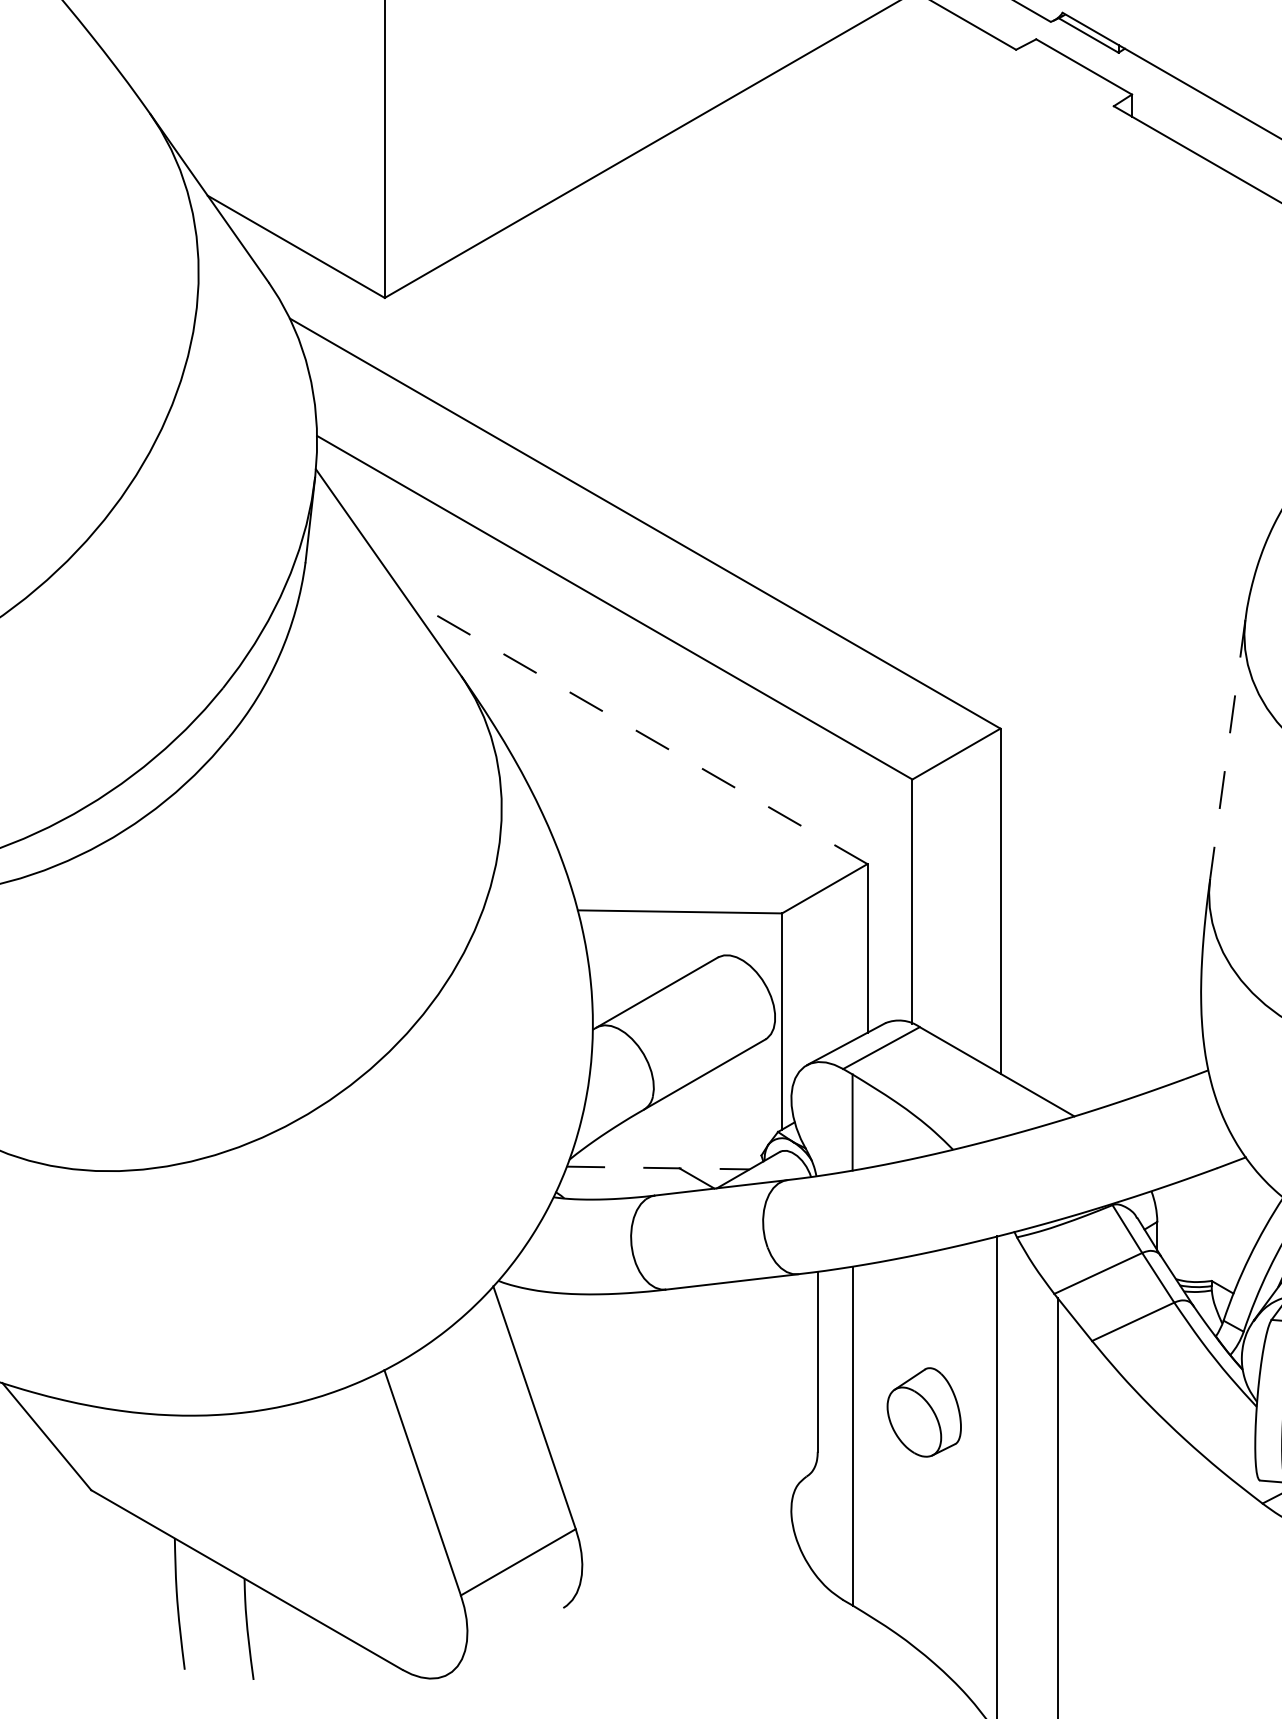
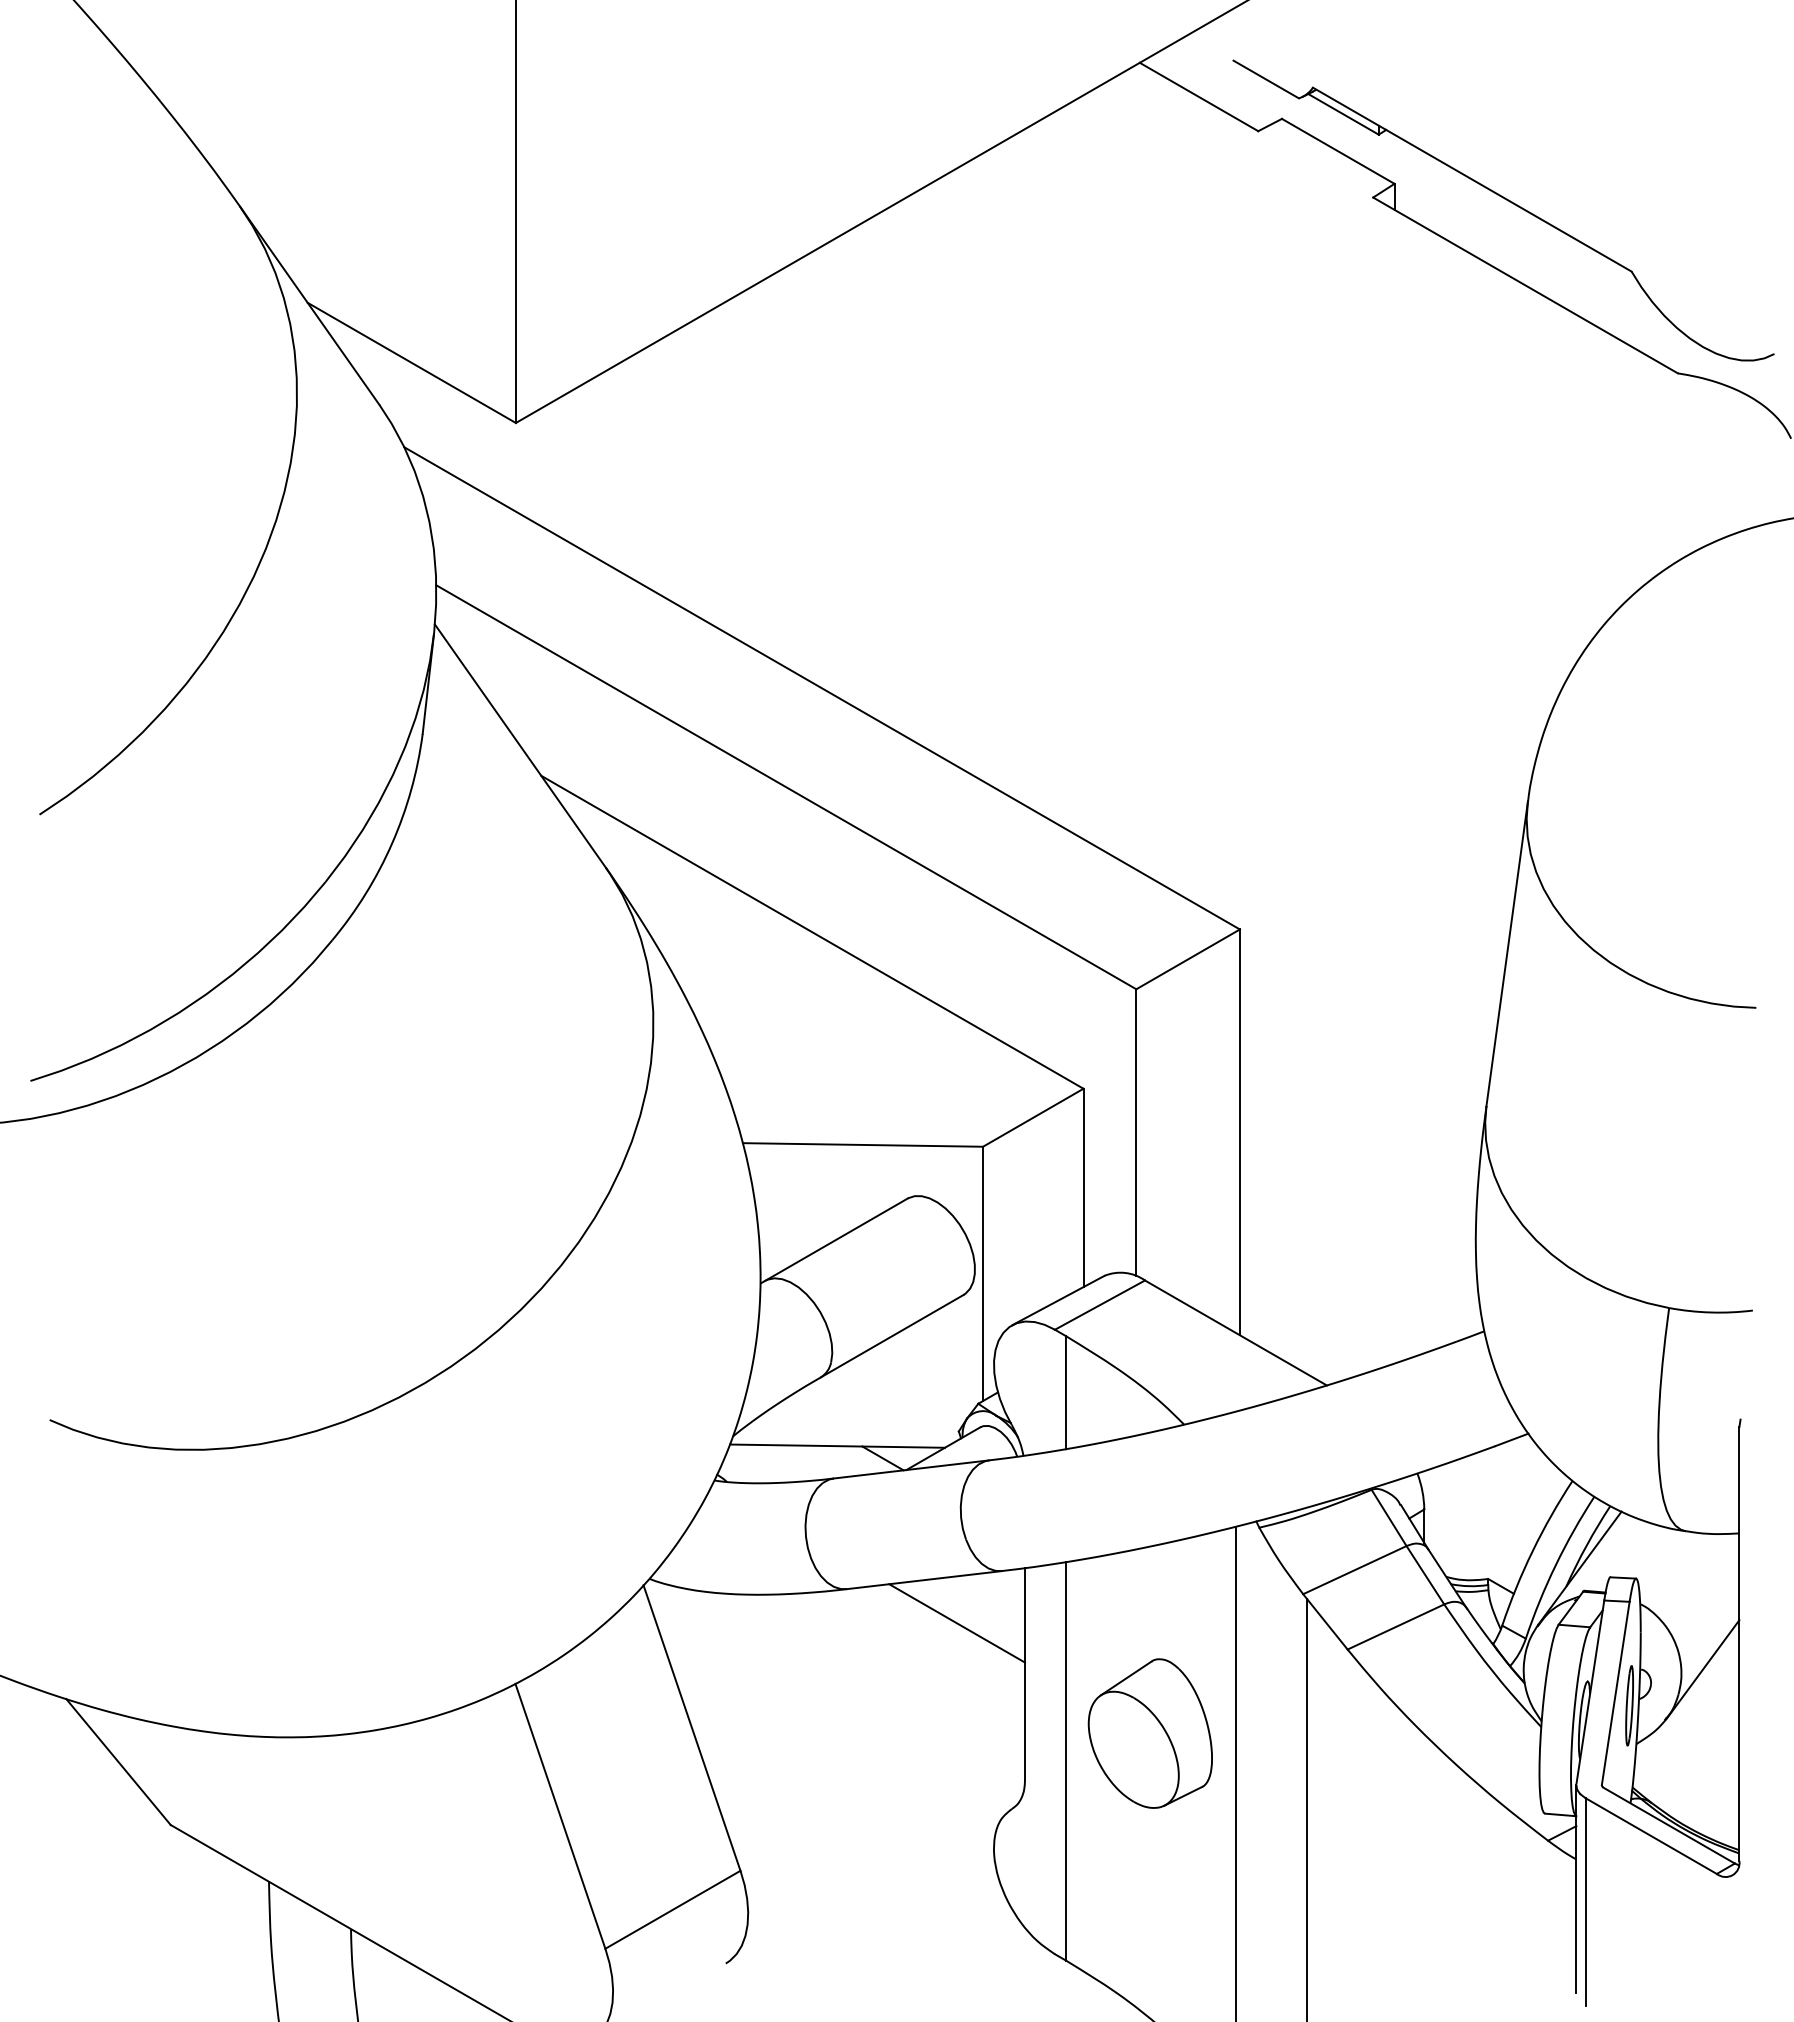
line: (636, 731) -> (811, 932), dashed -> solid
line: (1228, 749) -> (1507, 953), dashed -> solid
line: (658, 1168) -> (837, 1446), dashed -> solid
line: (760, 1318) -> (957, 1623), added
part: (923, 1412) -> (1149, 1733), size x1.43

